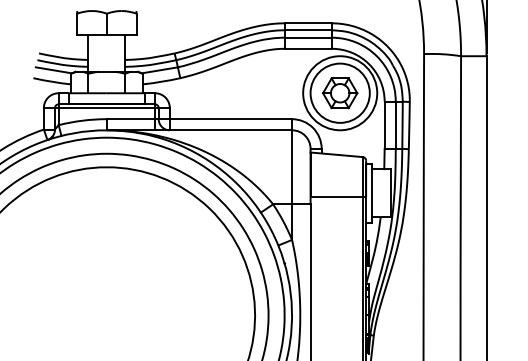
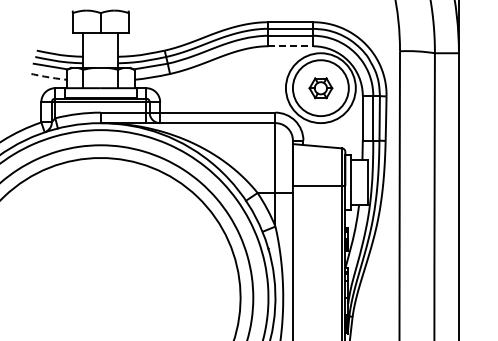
line: (309, 49) -> (291, 46), solid -> dashed
arc: (52, 81) -> (49, 77), solid -> dashed
part: (339, 93) -> (320, 88), size x0.7

